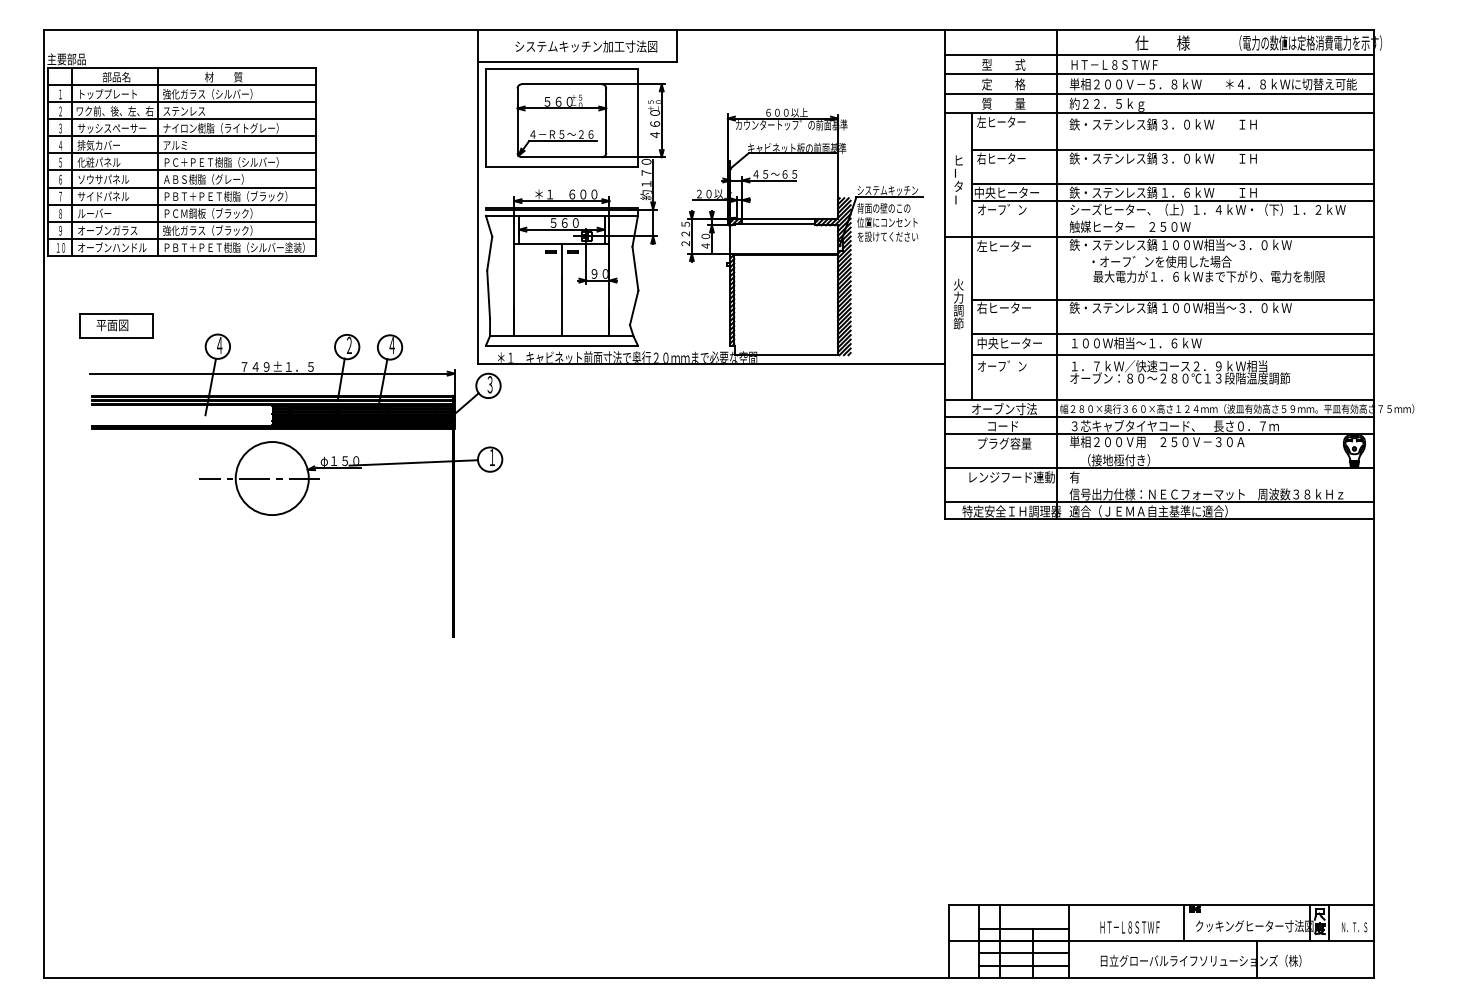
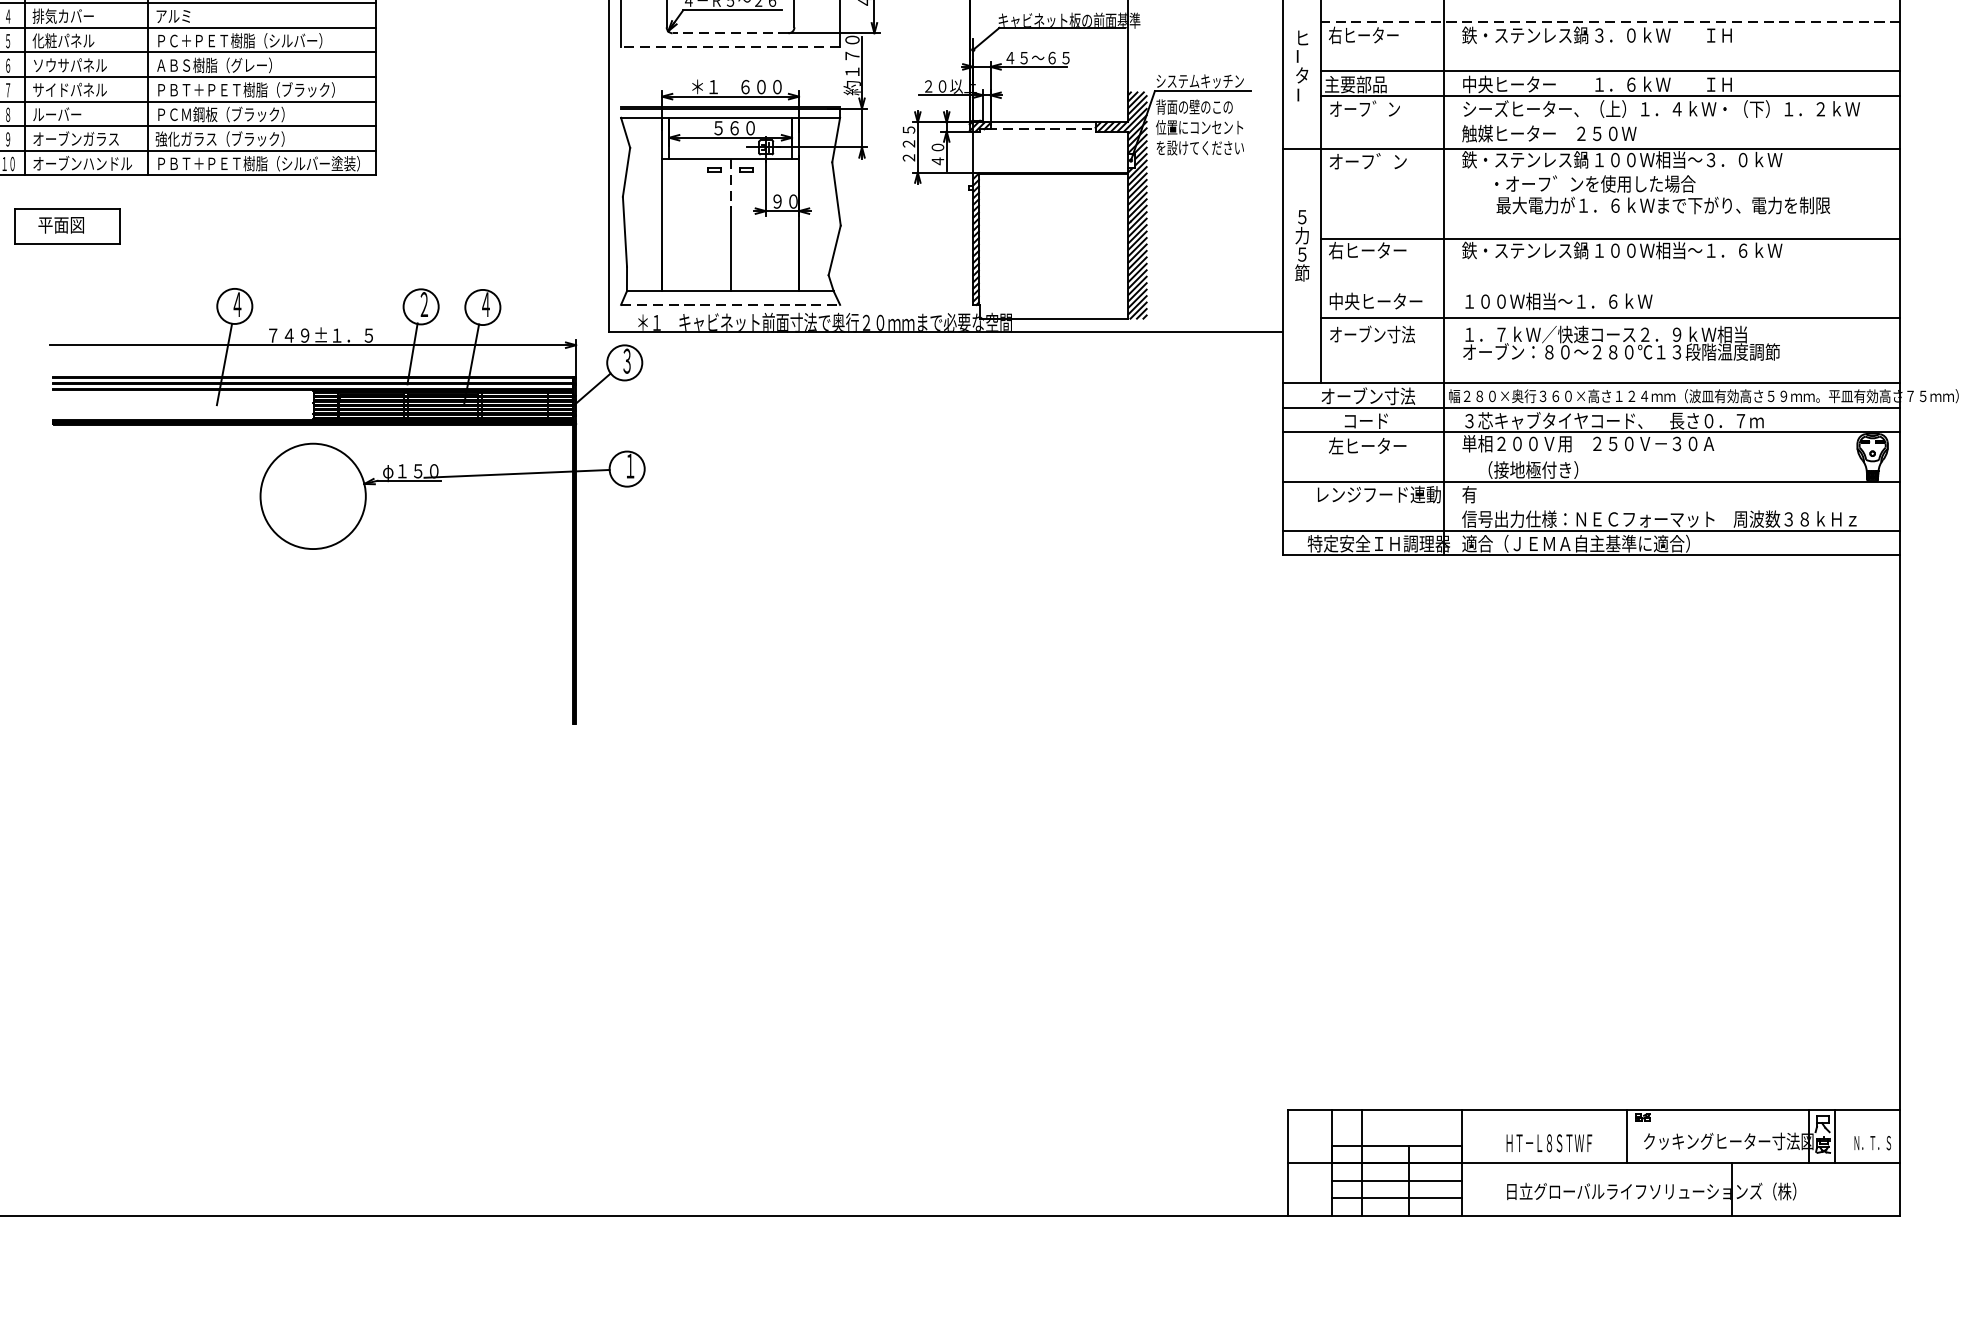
line: (1172, 149) -> (1610, 22), solid -> dashed
line: (561, 157) -> (729, 33), solid -> dashed
line: (561, 166) -> (729, 46), solid -> dashed
text: (1006, 192) -> (1371, 84), 中央ヒーター -> 主要部品
text: (1113, 192) -> (1525, 84), 鉄・ステンレス鍋 -> 中央ヒーター
line: (777, 223) -> (1041, 128), solid -> dashed
text: (1003, 245) -> (1366, 160), 左ヒーター -> オーフ゛ン
line: (561, 261) -> (729, 183), solid -> dashed
text: (958, 284) -> (1302, 216), 火 -> ５
text: (1253, 308) -> (1727, 251), １００Ｗ相当～３．０ｋＷ -> １００Ｗ相当～１．６ｋＷ
text: (958, 310) -> (1302, 254), 調 -> ５
part: (116, 325) -> (67, 225), moved
line: (1172, 334) -> (1610, 288), removed
line: (561, 345) -> (729, 304), solid -> dashed
text: (1017, 366) -> (1387, 334), オーフ゛ン -> オーブン寸法
text: (1004, 443) -> (1368, 445), プラグ容量 -> 左ヒーター
line: (259, 478) -> (294, 496), removed

